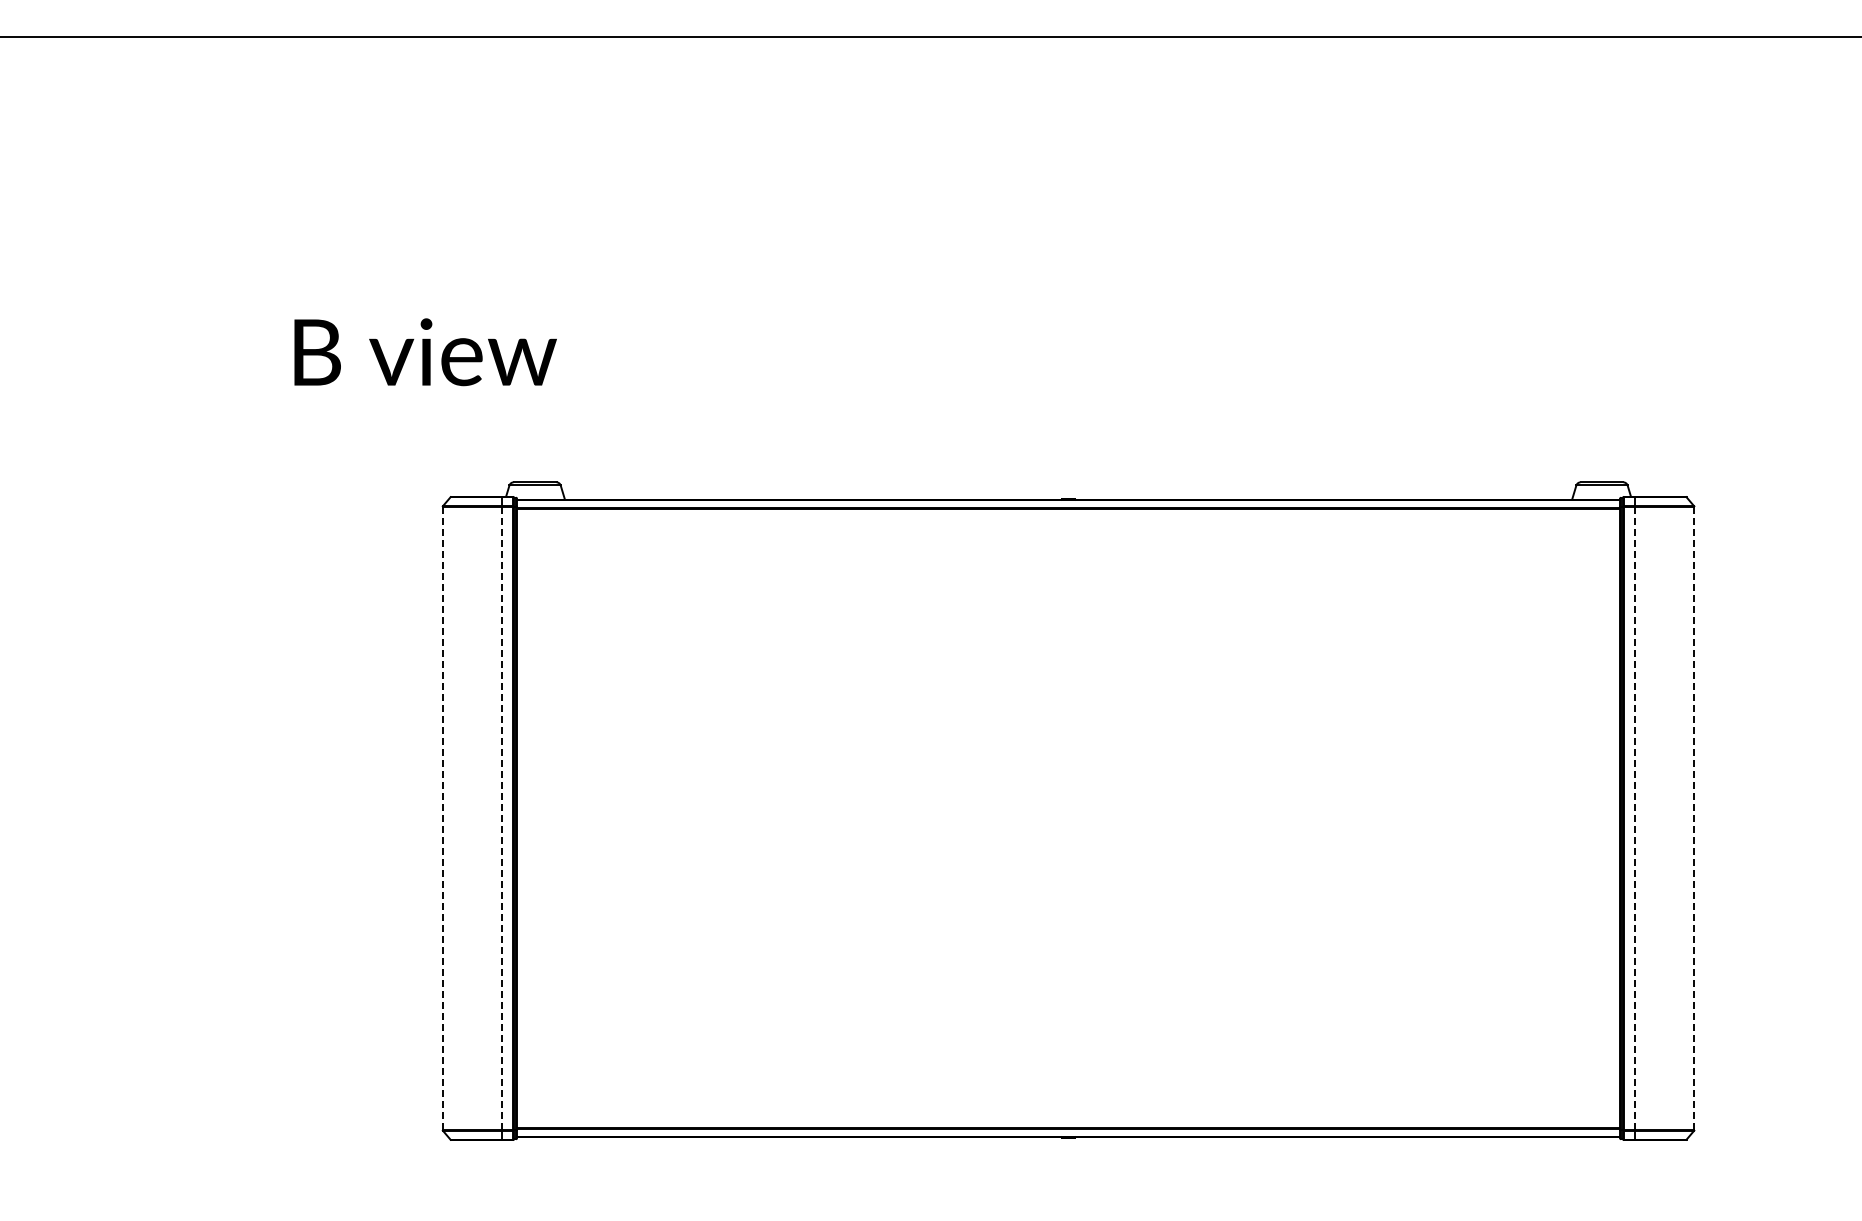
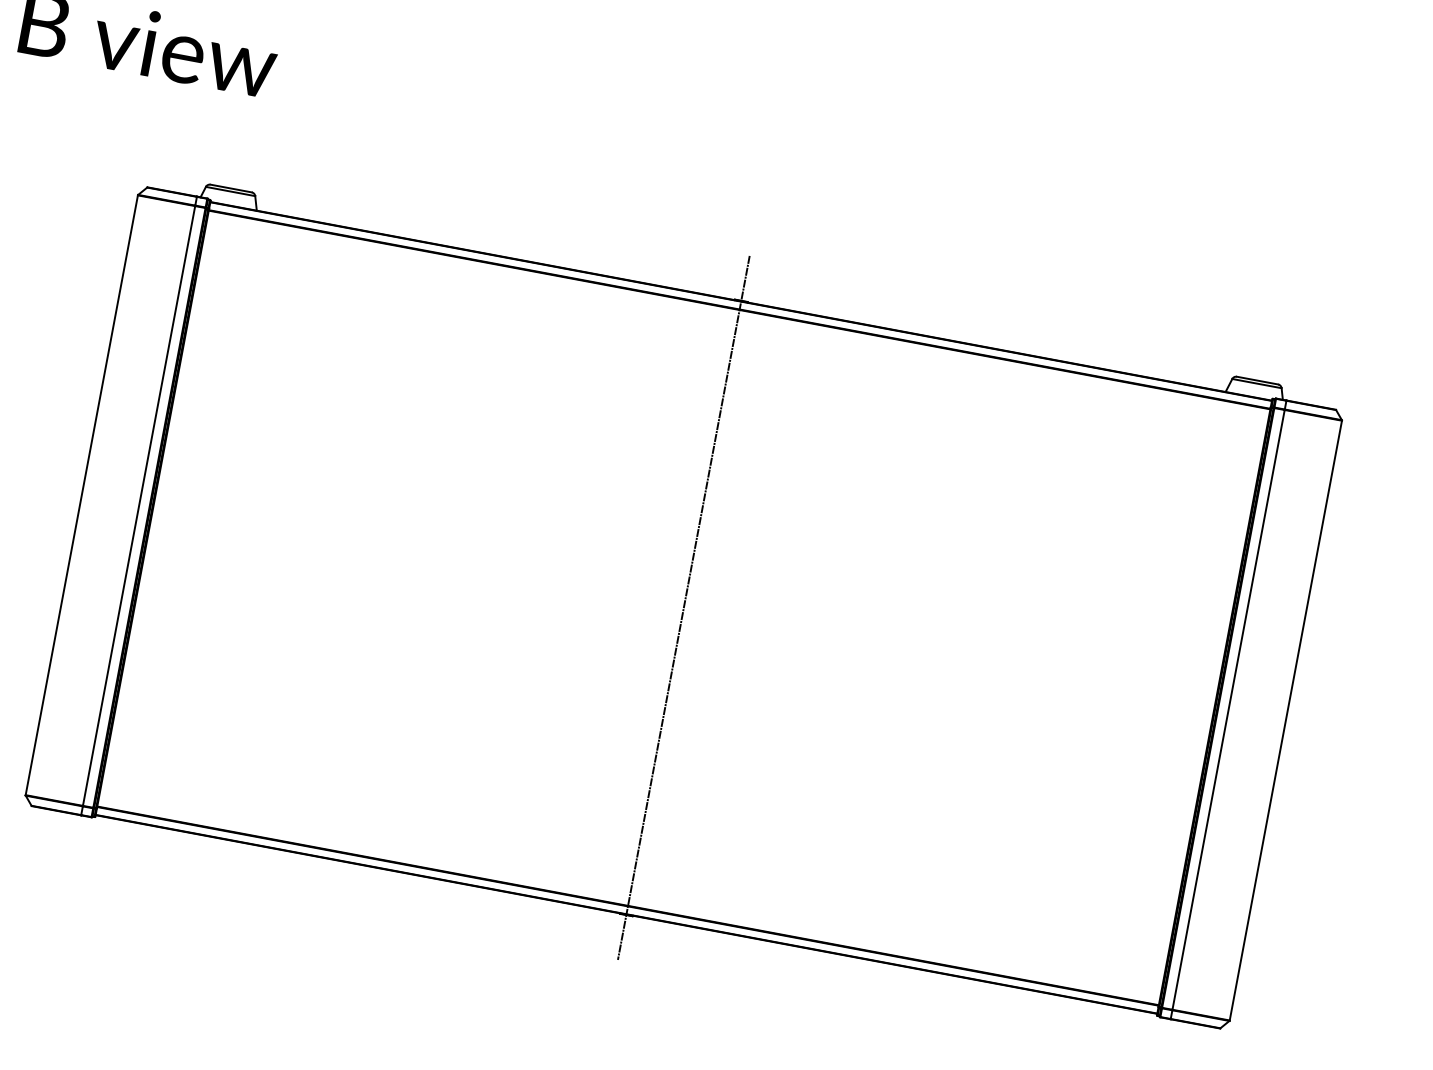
line: (442, 818) -> (81, 495), dashed -> solid
line: (502, 818) -> (139, 506), dashed -> solid
line: (1068, 818) -> (683, 607), added
line: (1634, 818) -> (1228, 709), dashed -> solid
line: (1694, 818) -> (1285, 720), dashed -> solid

